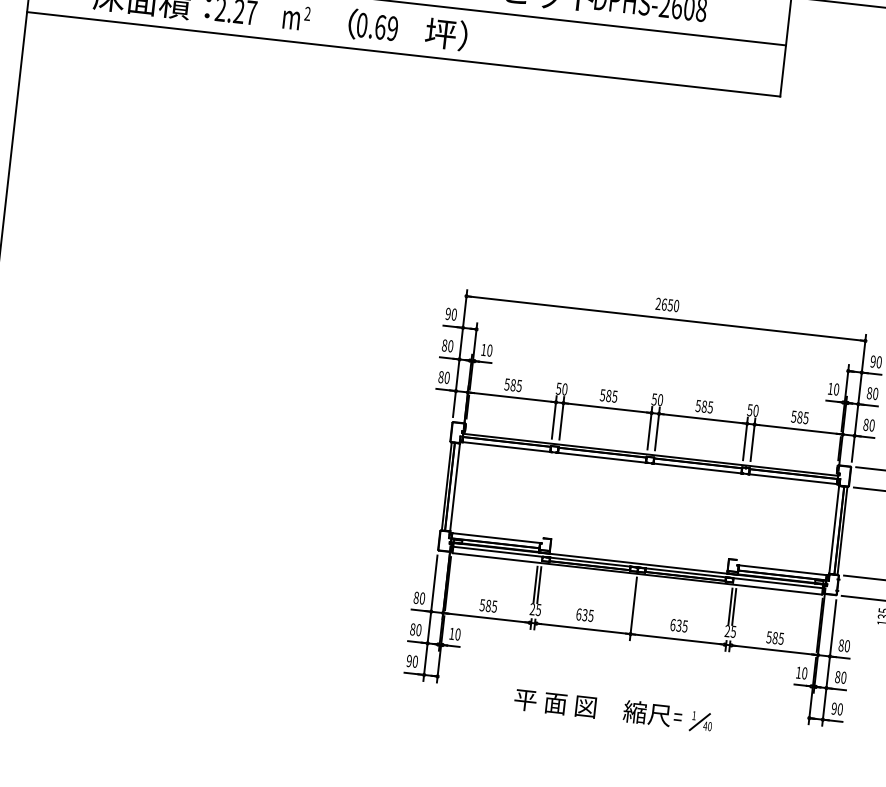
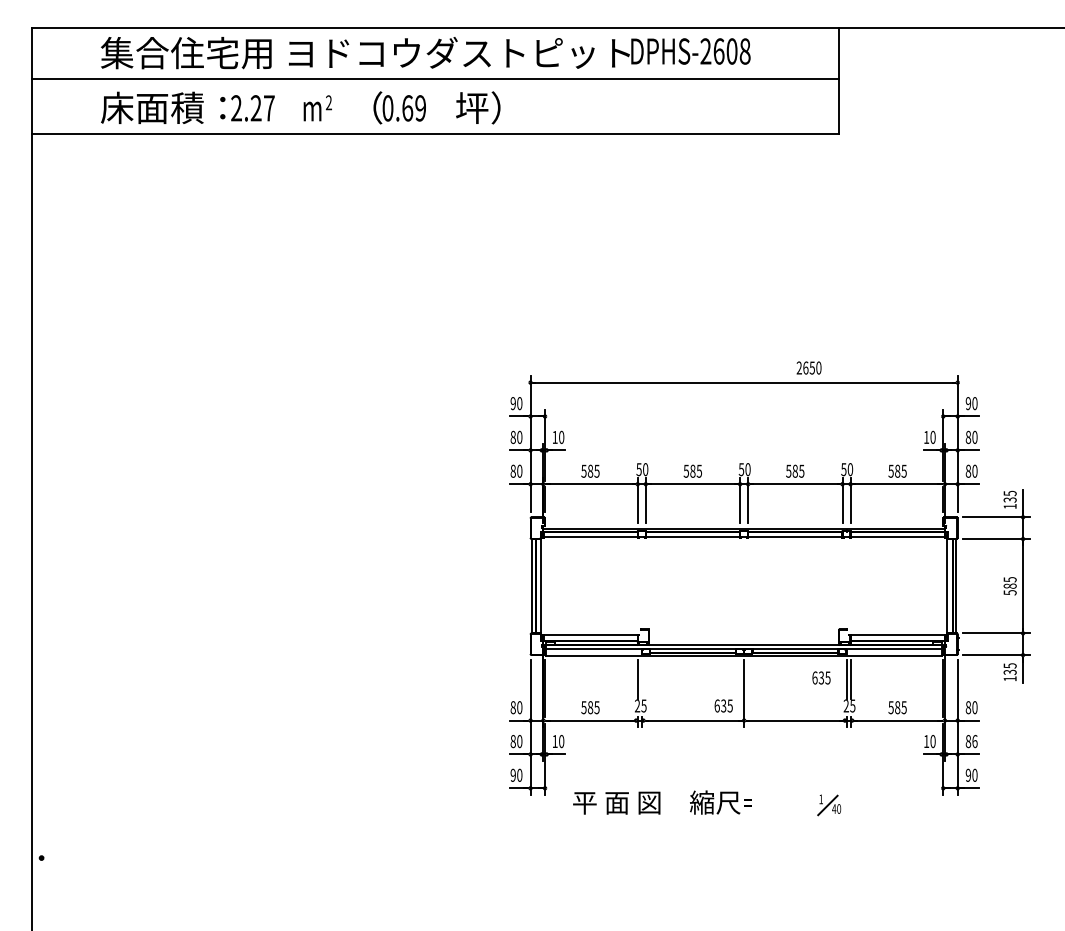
text: (666, 304) -> (808, 367), moved
line: (539, 584) -> (641, 679), removed
text: (584, 614) -> (723, 705), moved
text: (679, 625) -> (821, 677), moved
text: (843, 677) -> (974, 741), 80 -> 86
text: (598, 707) -> (662, 802), moved

